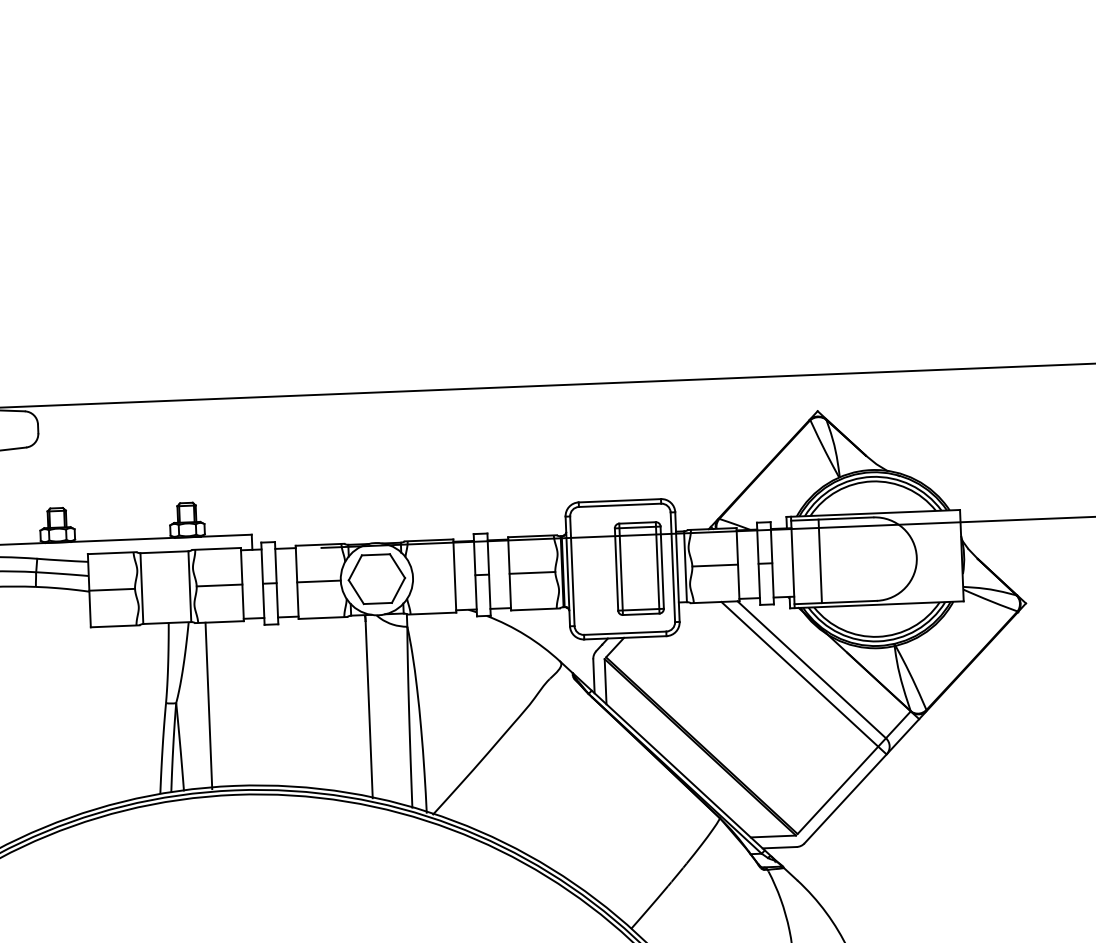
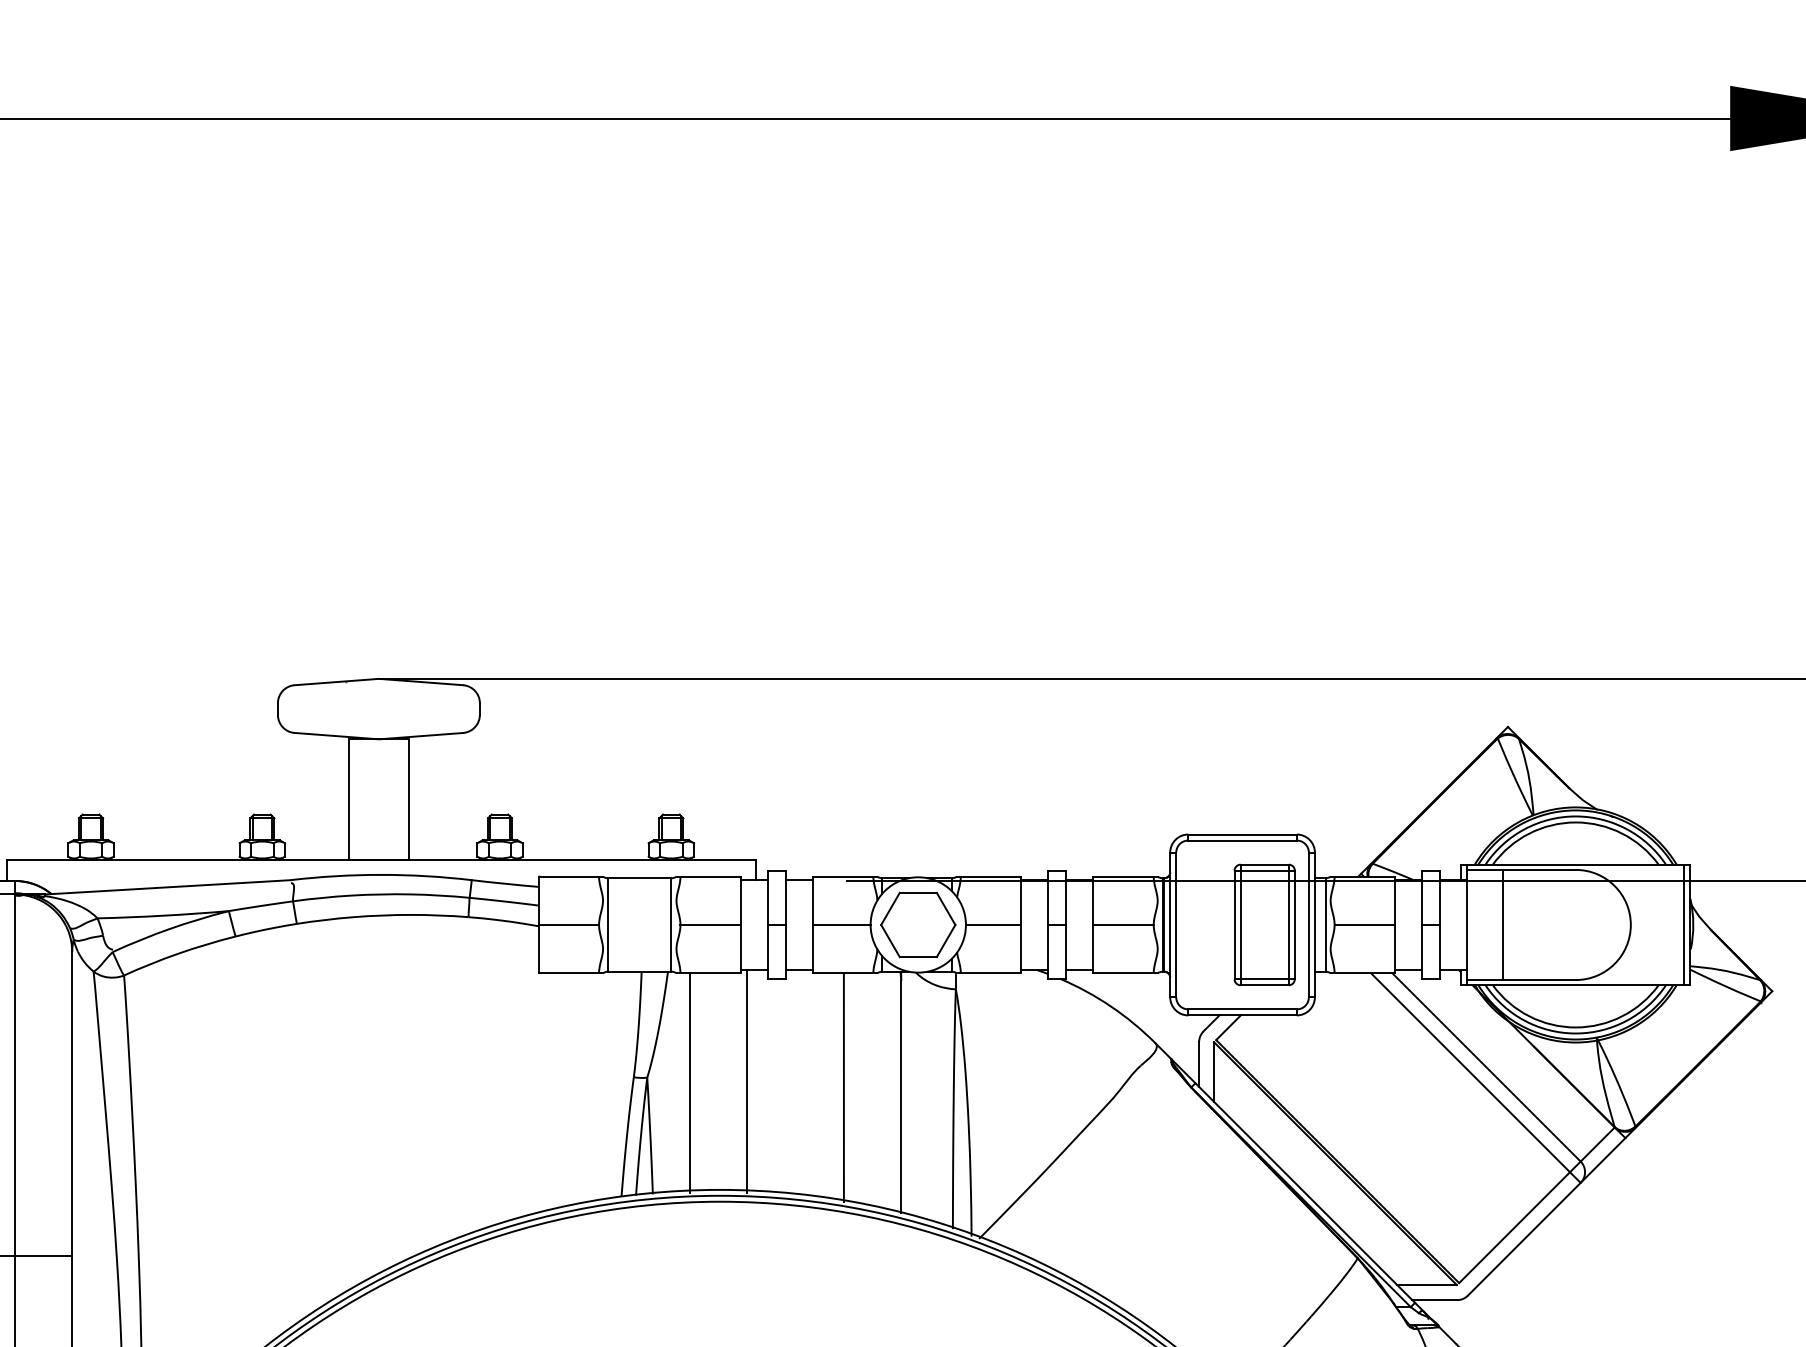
line: (957, 555) -> (1684, 924), added
line: (433, 576) -> (993, 924), added
line: (252, 702) -> (747, 1081), added
line: (325, 704) -> (843, 1087), added

